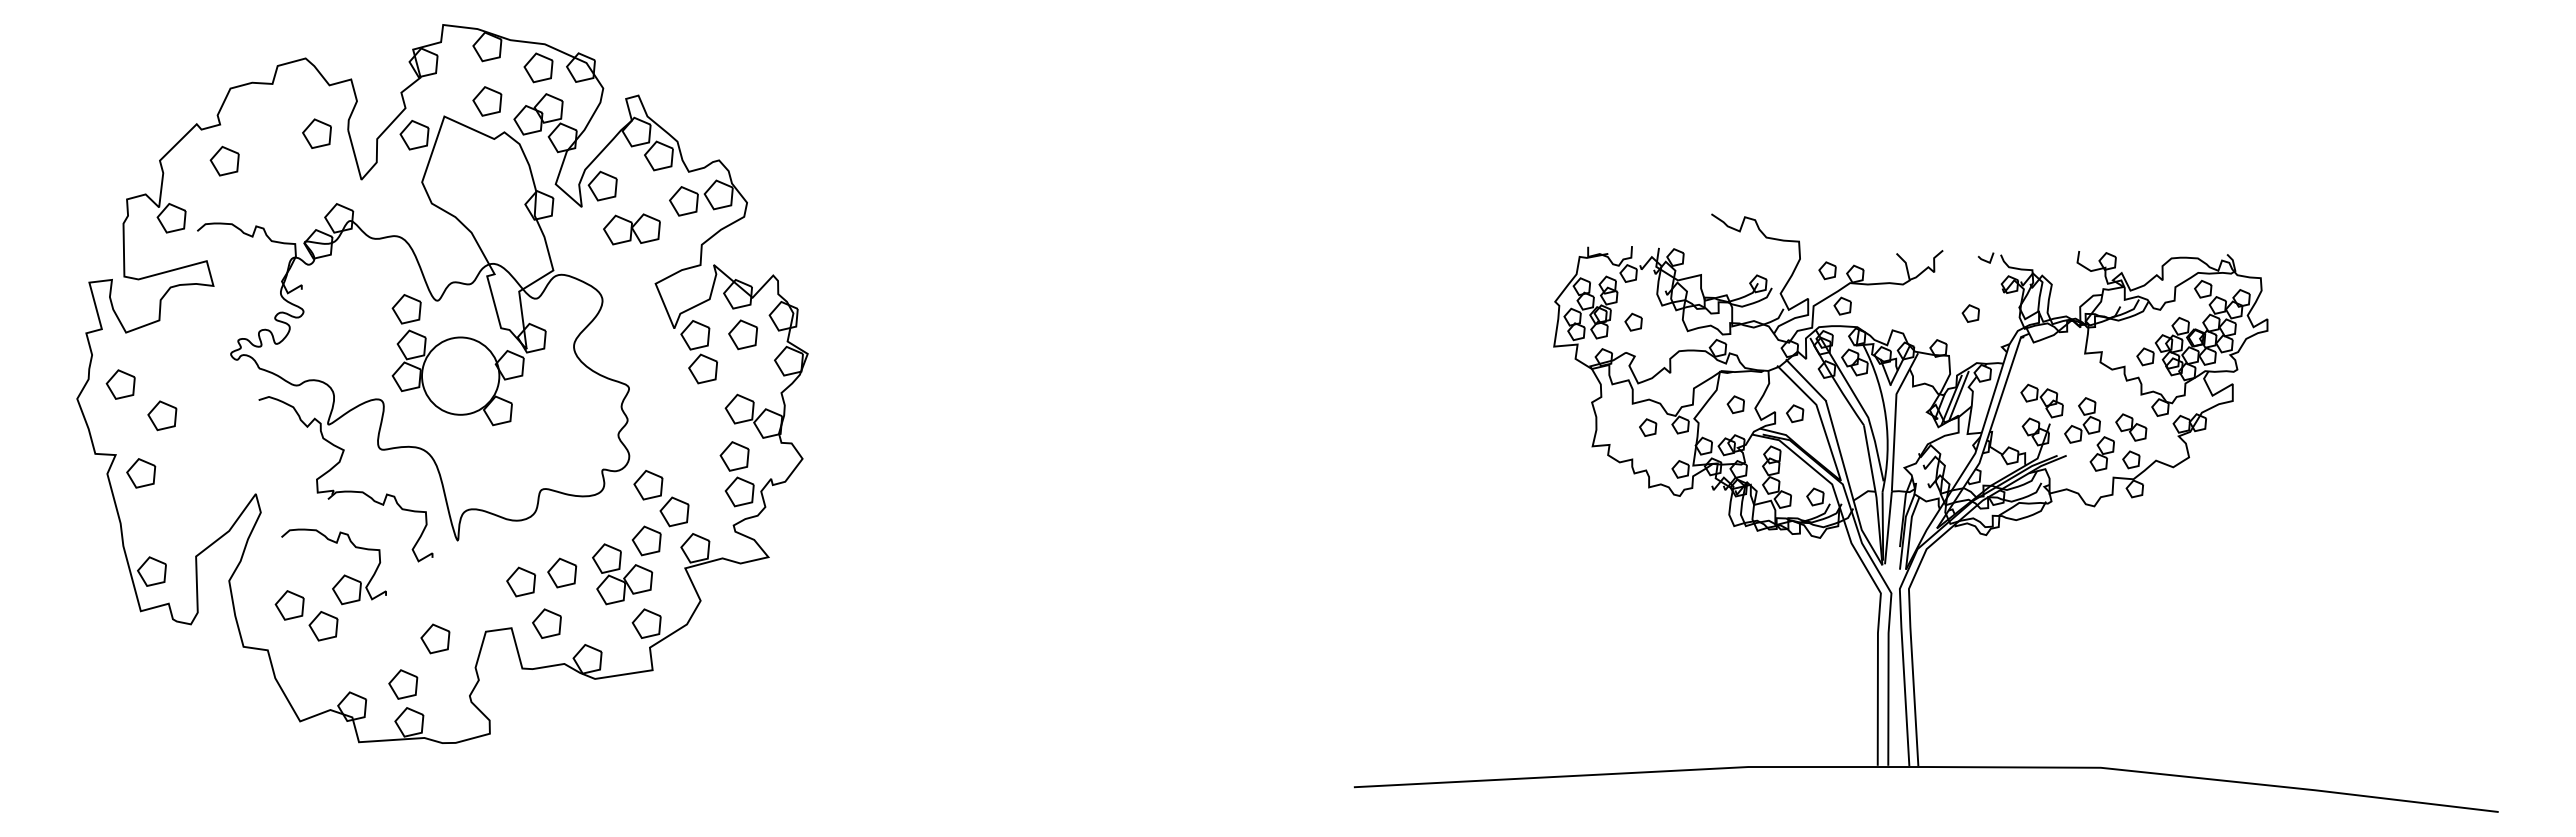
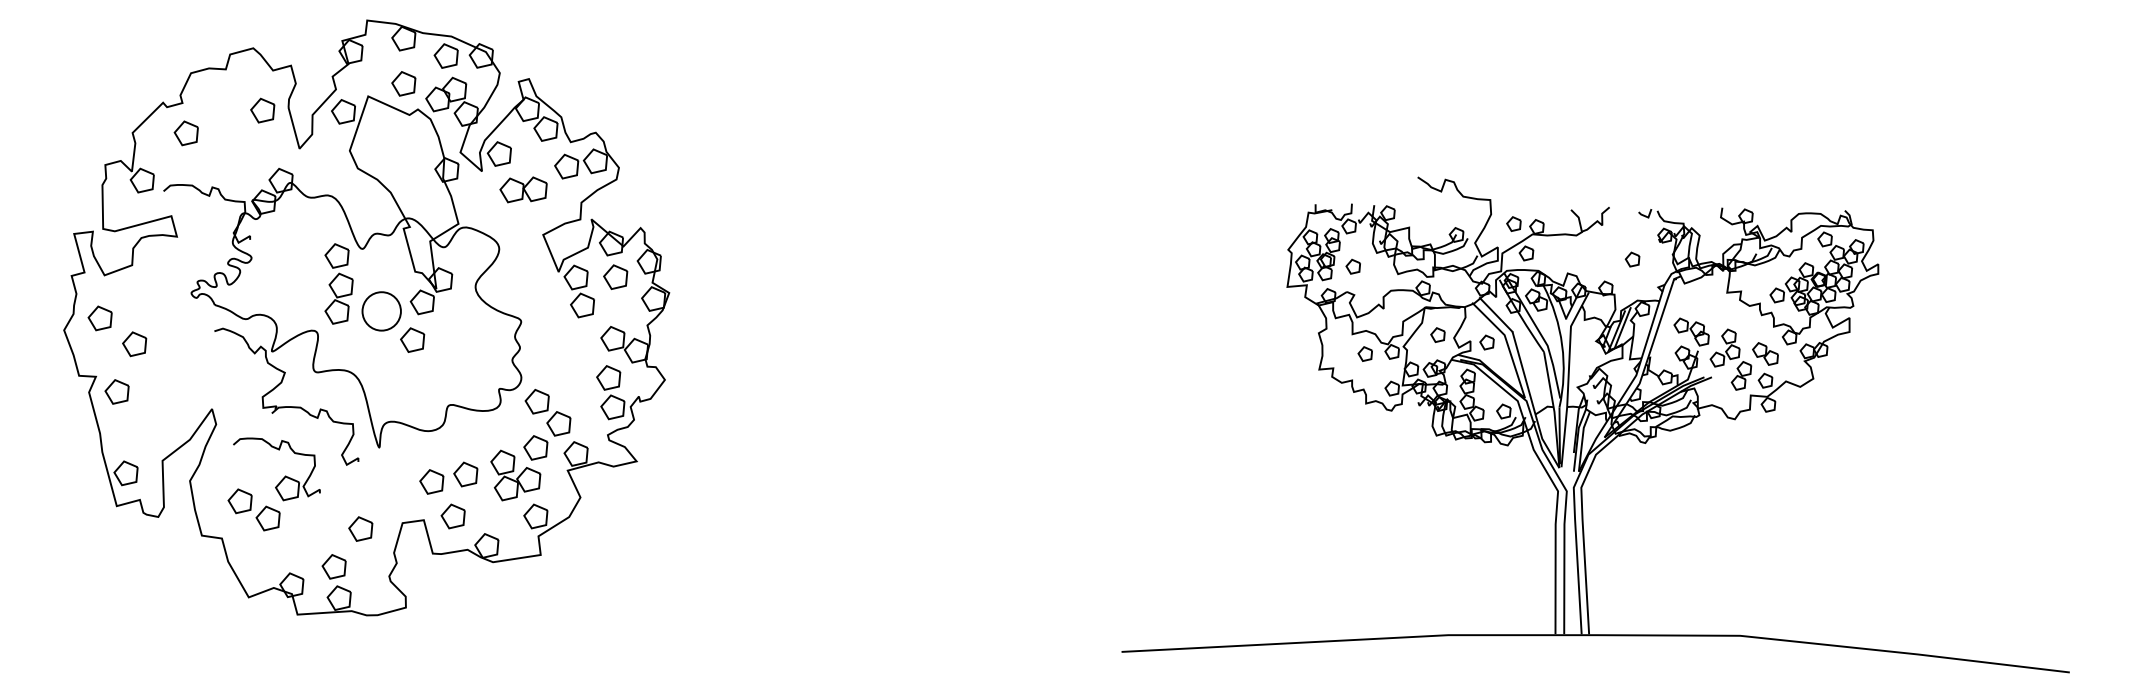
circle: (460, 375) -> (381, 310), size x0.6

